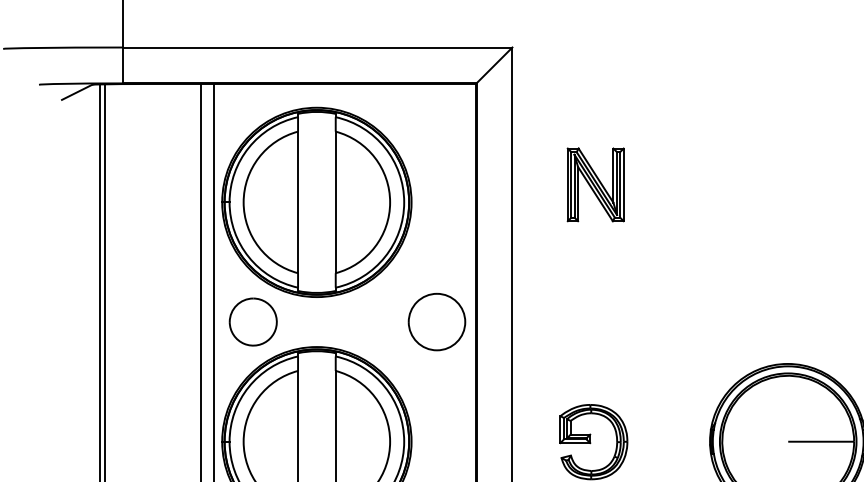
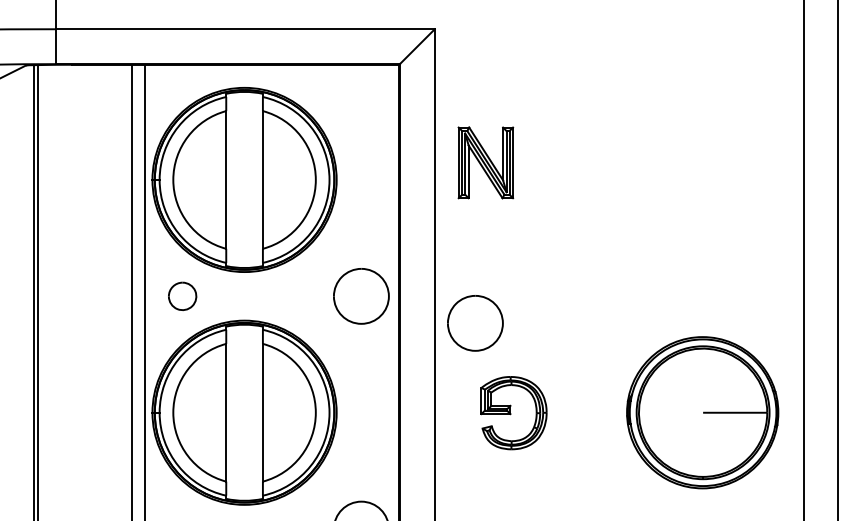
part: (595, 184) -> (485, 162), moved
part: (253, 322) -> (182, 296), size x0.6
part: (554, 349) -> (475, 323), added

